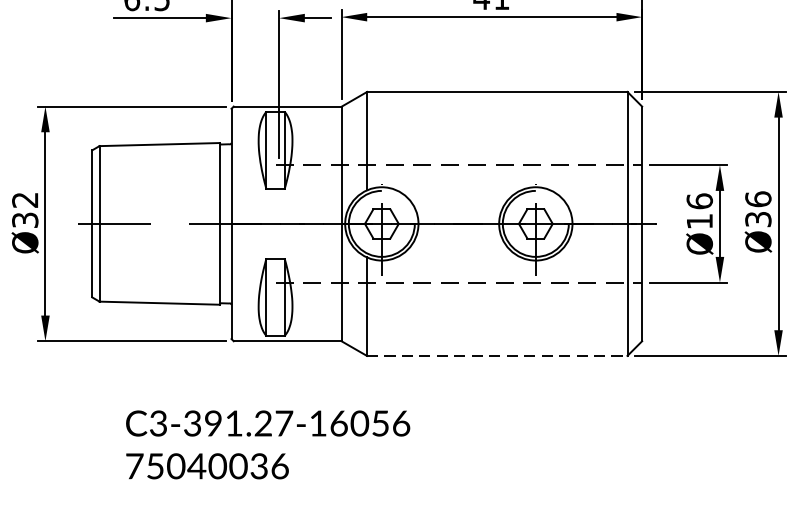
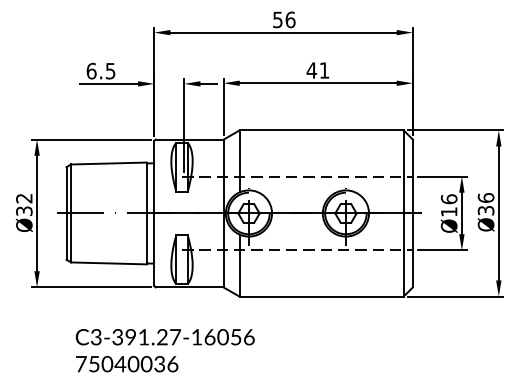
line: (498, 355) -> (322, 296), dashed -> solid
text: (266, 444) -> (164, 350), moved

